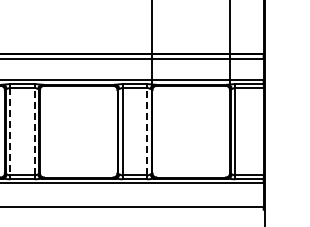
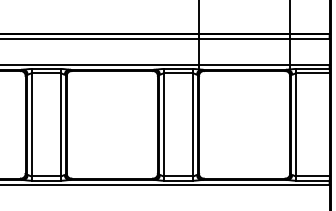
line: (10, 131) -> (32, 124), dashed -> solid
line: (34, 131) -> (60, 124), dashed -> solid
line: (147, 131) -> (193, 124), dashed -> solid

